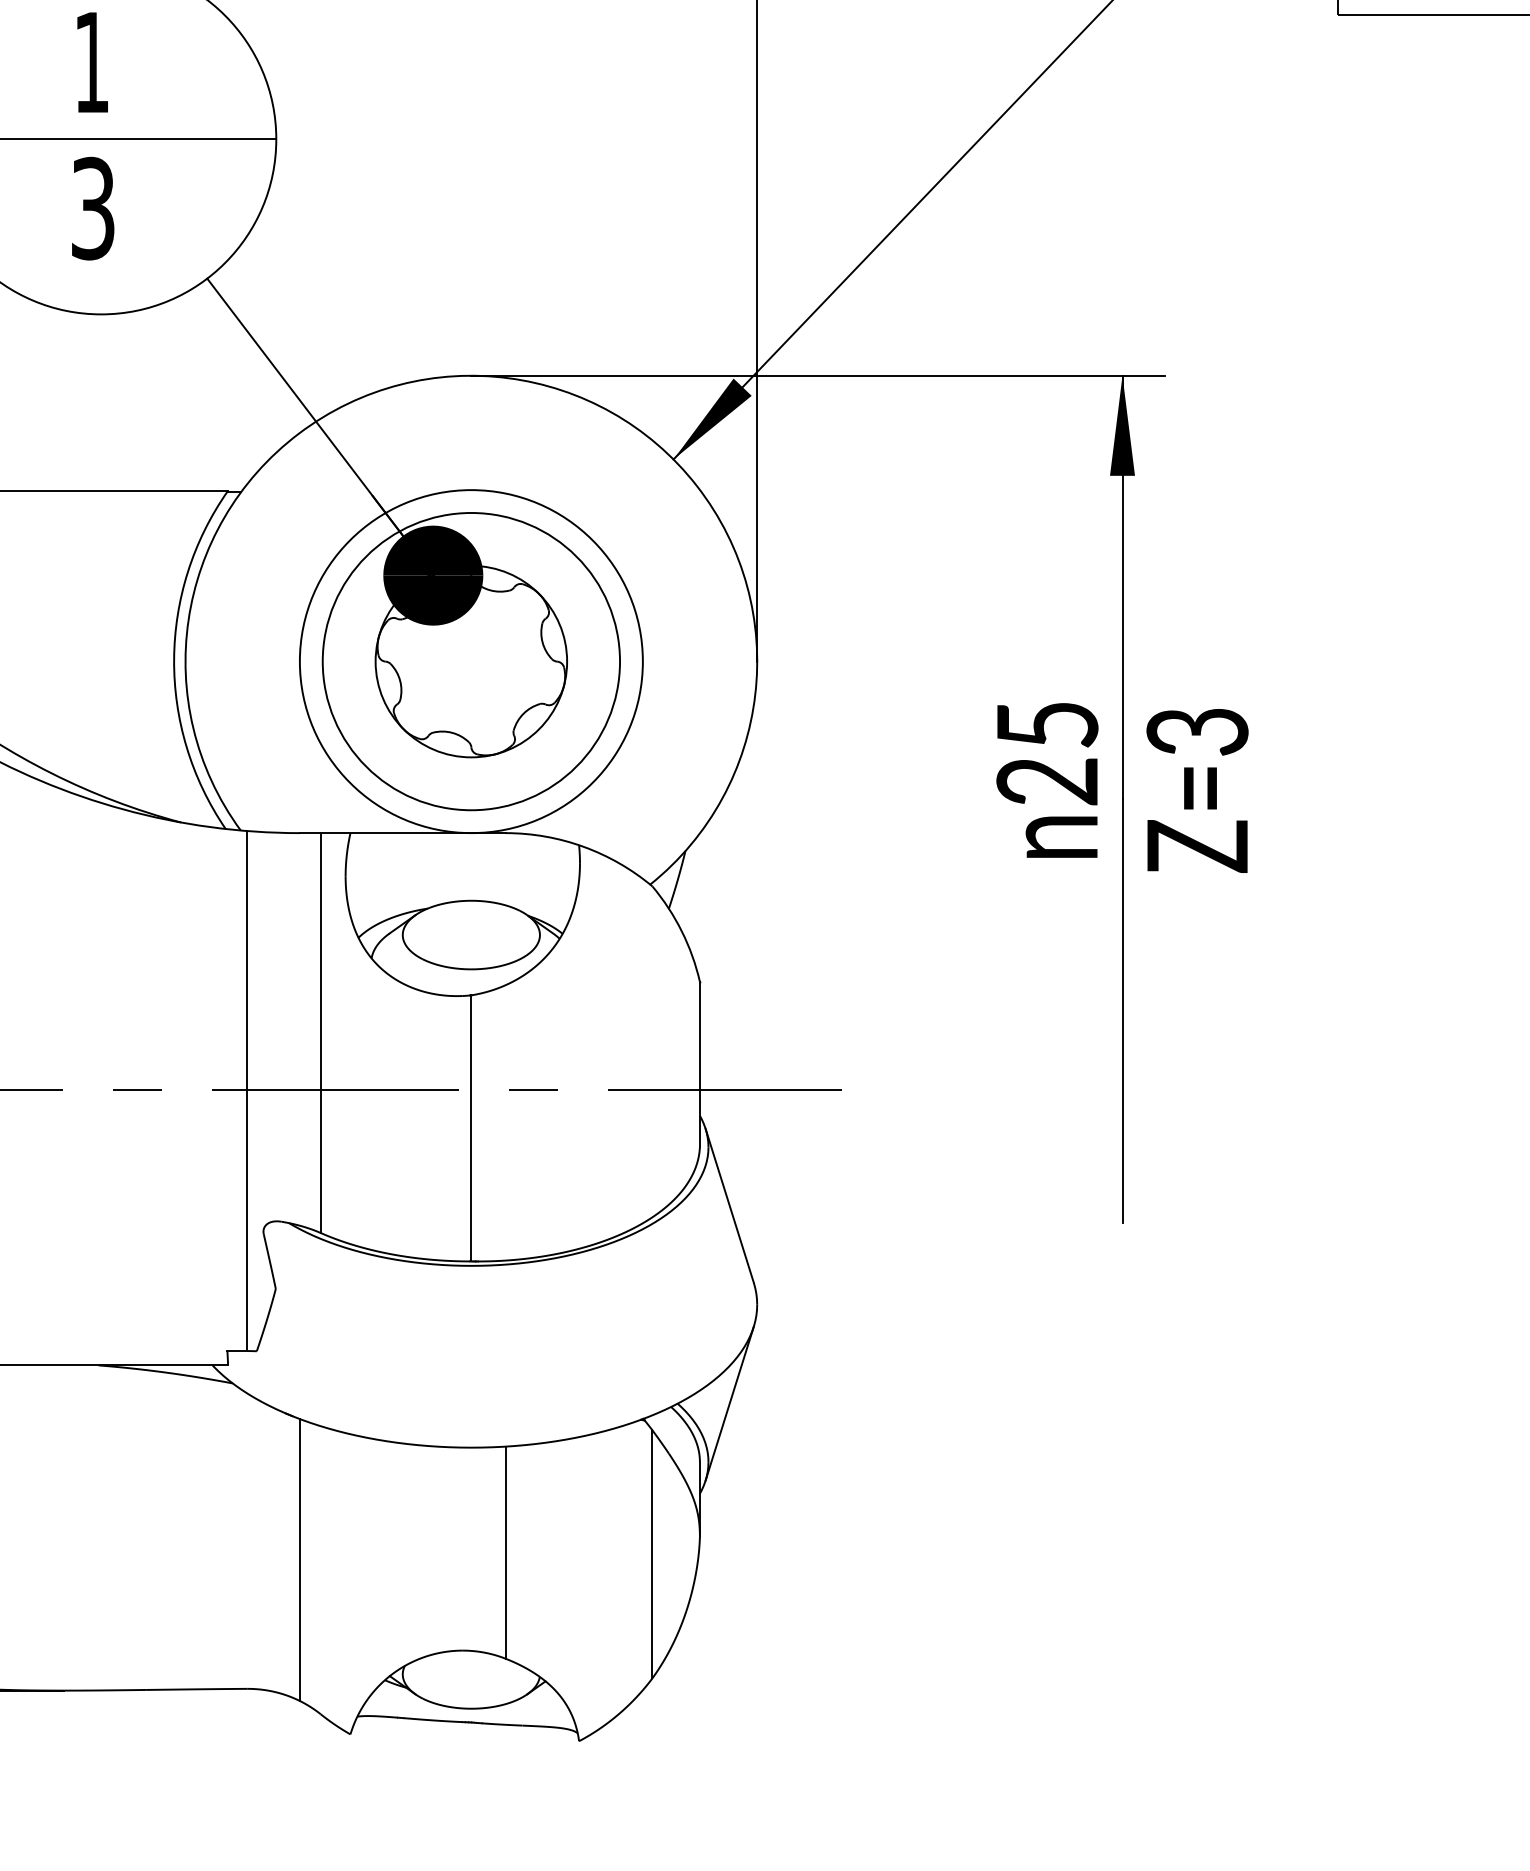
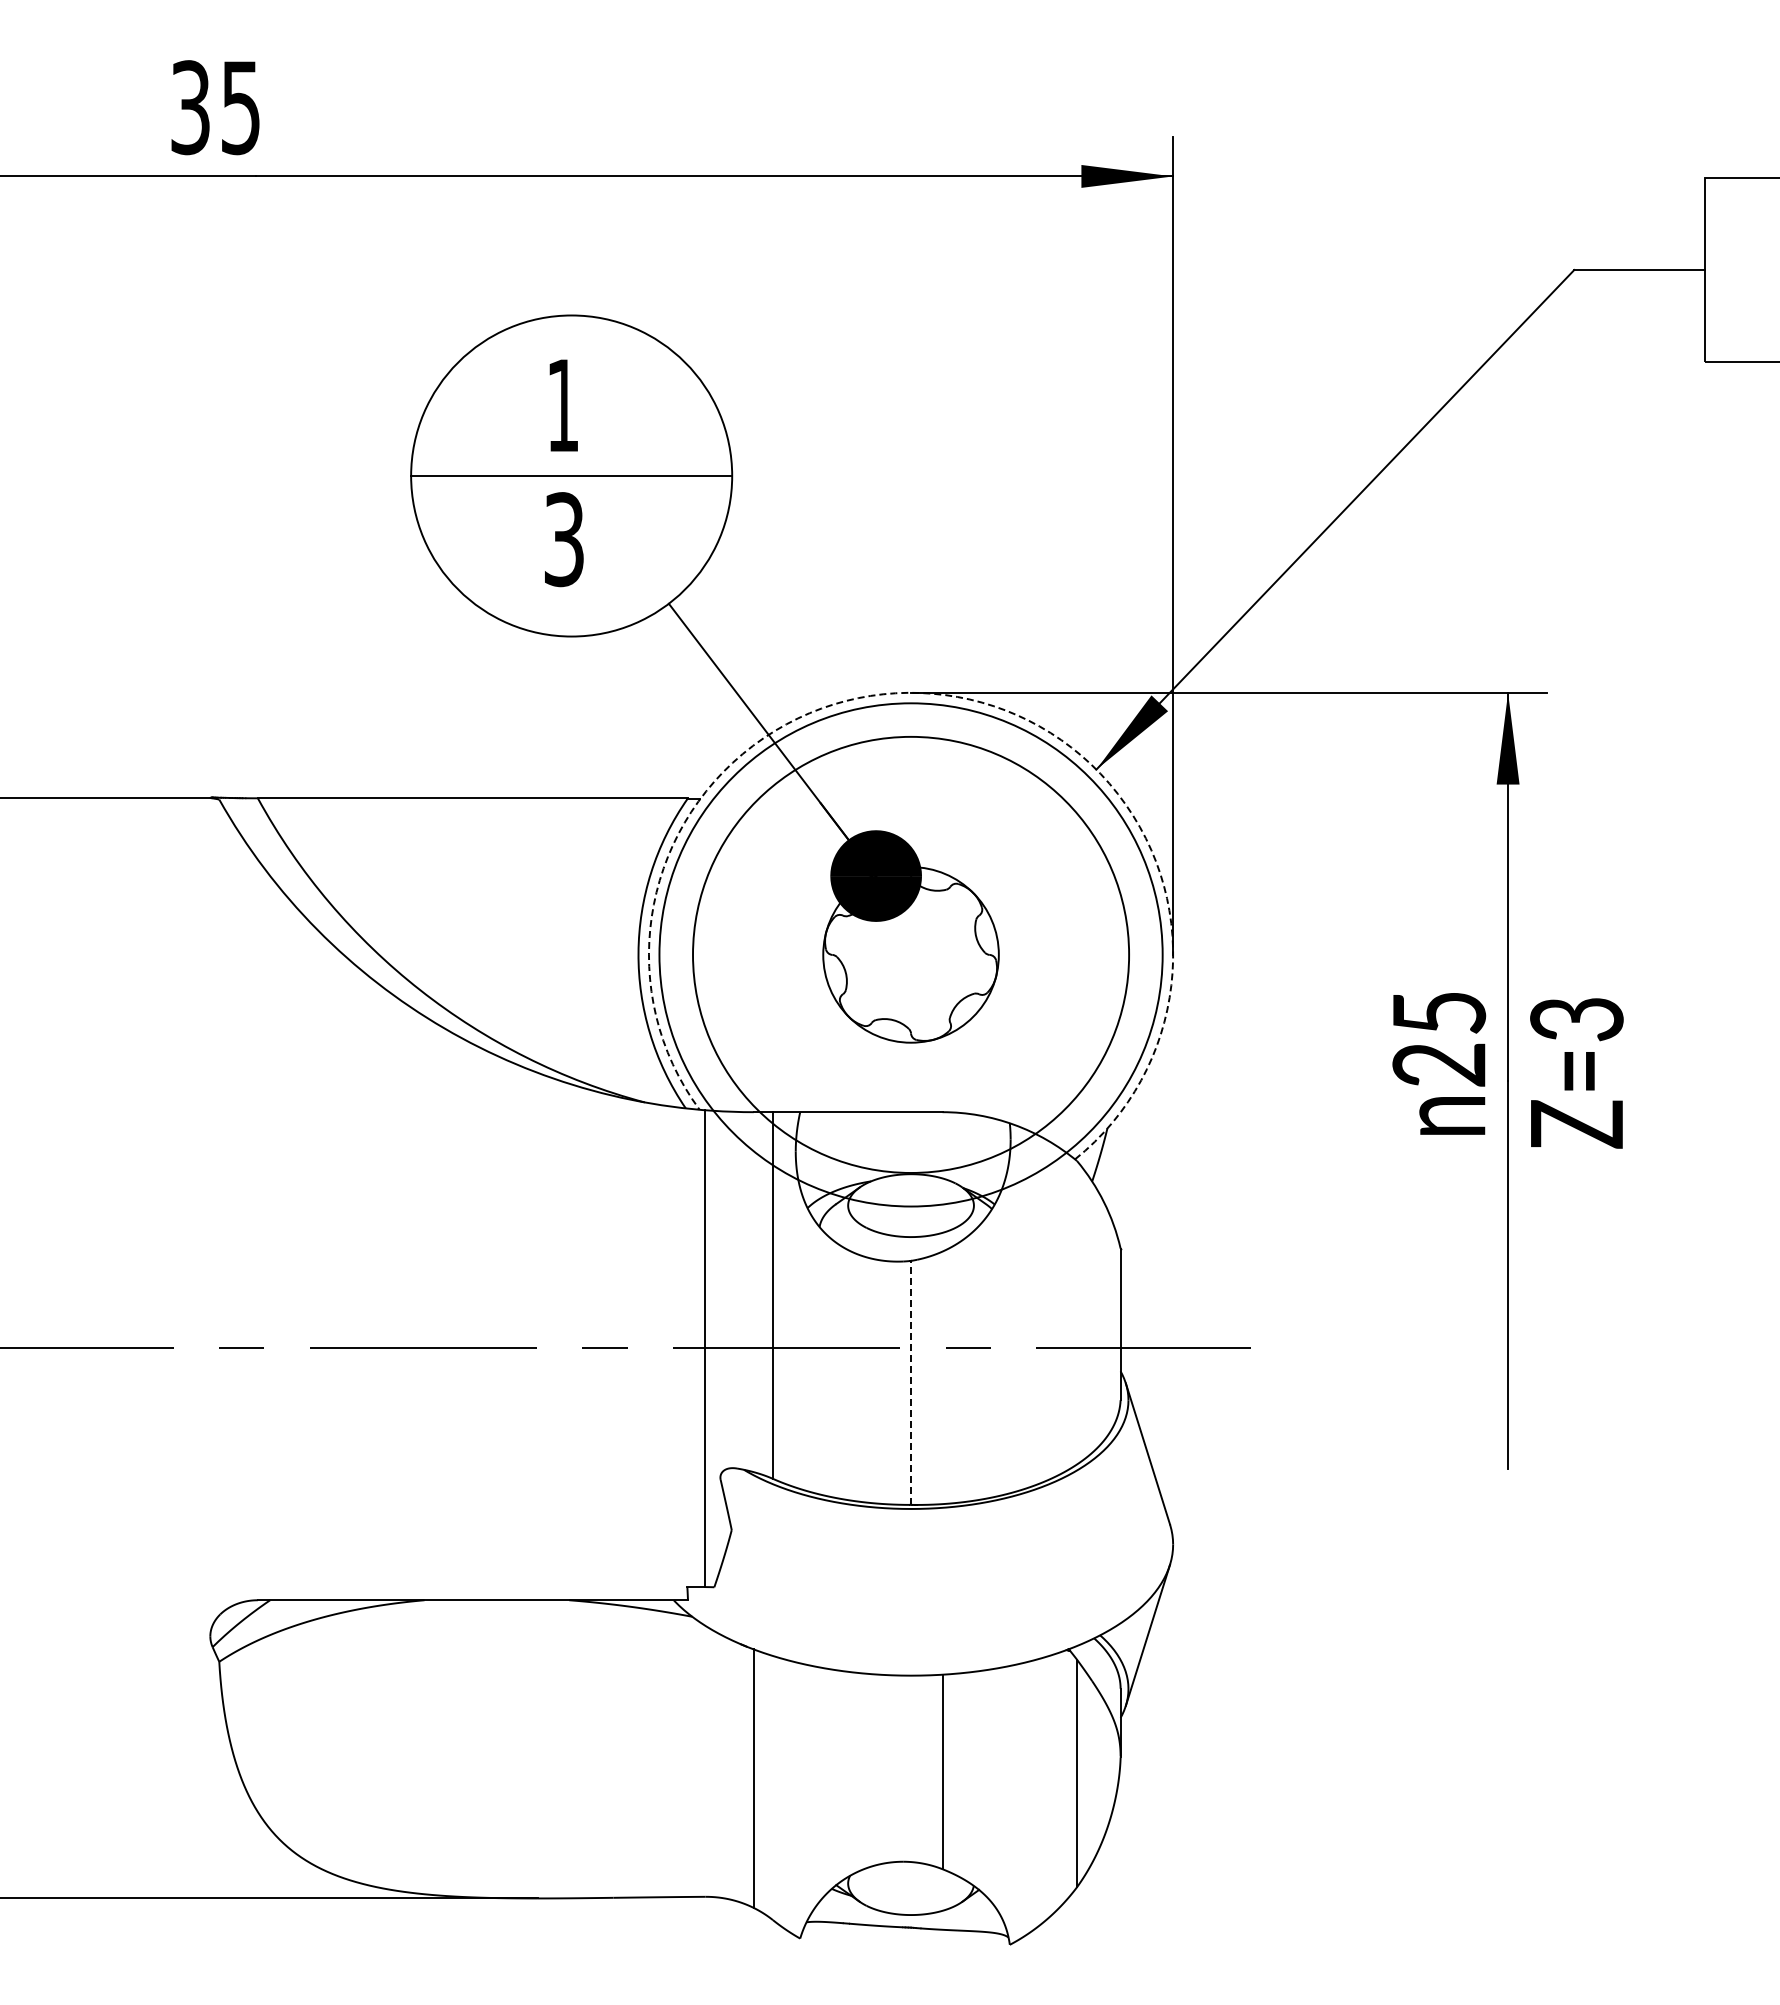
arc: (508, 378) -> (945, 695), solid -> dashed
circle: (470, 661) -> (910, 954), size x1.6
circle: (470, 661) -> (910, 954), size x1.6
line: (471, 1127) -> (911, 1382), solid -> dashed

